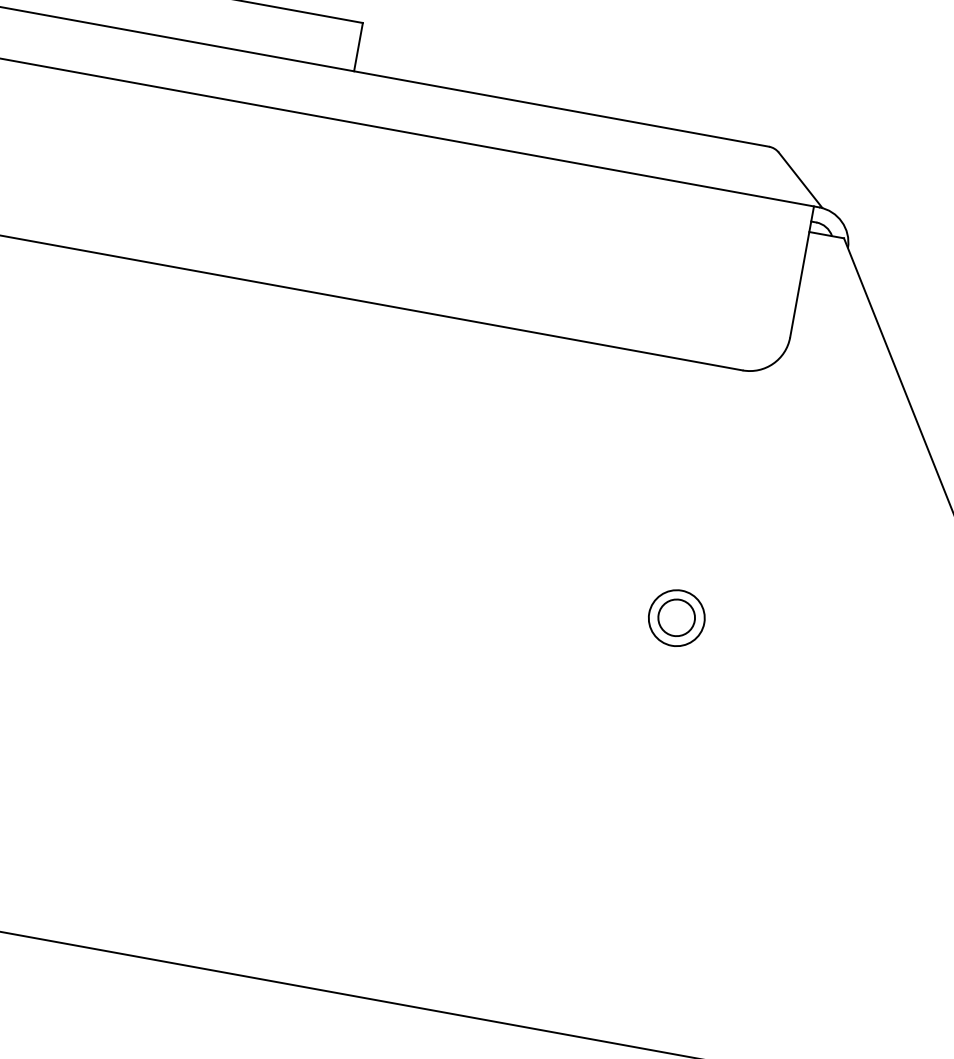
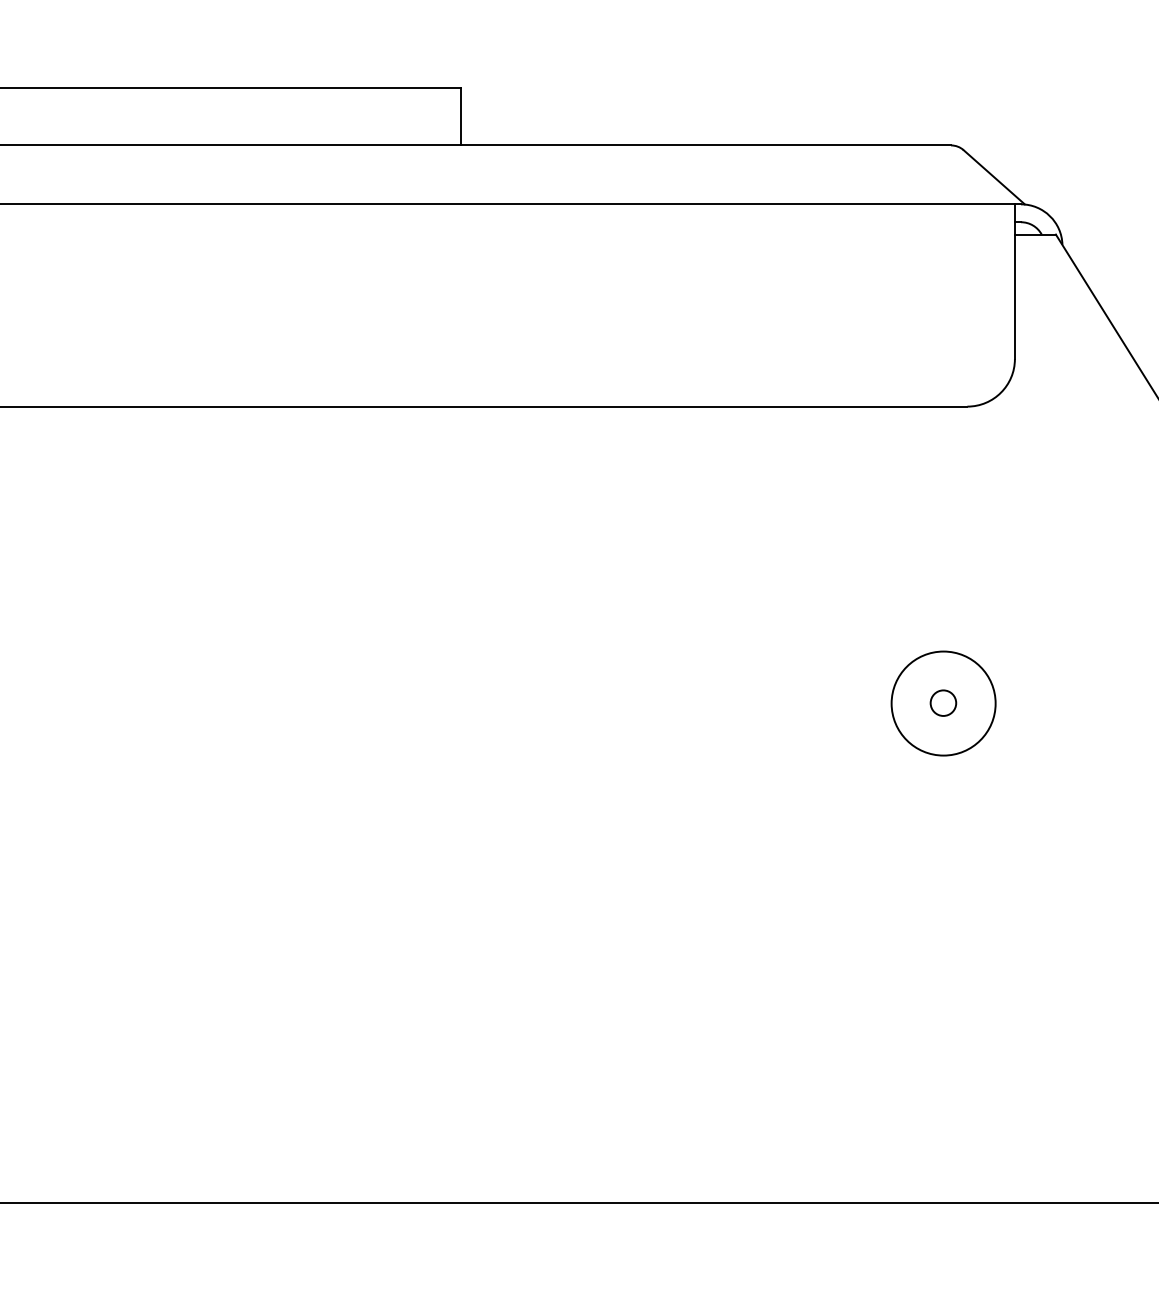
circle: (676, 617) -> (943, 702), size x0.6
circle: (676, 618) -> (943, 703), size x1.6

